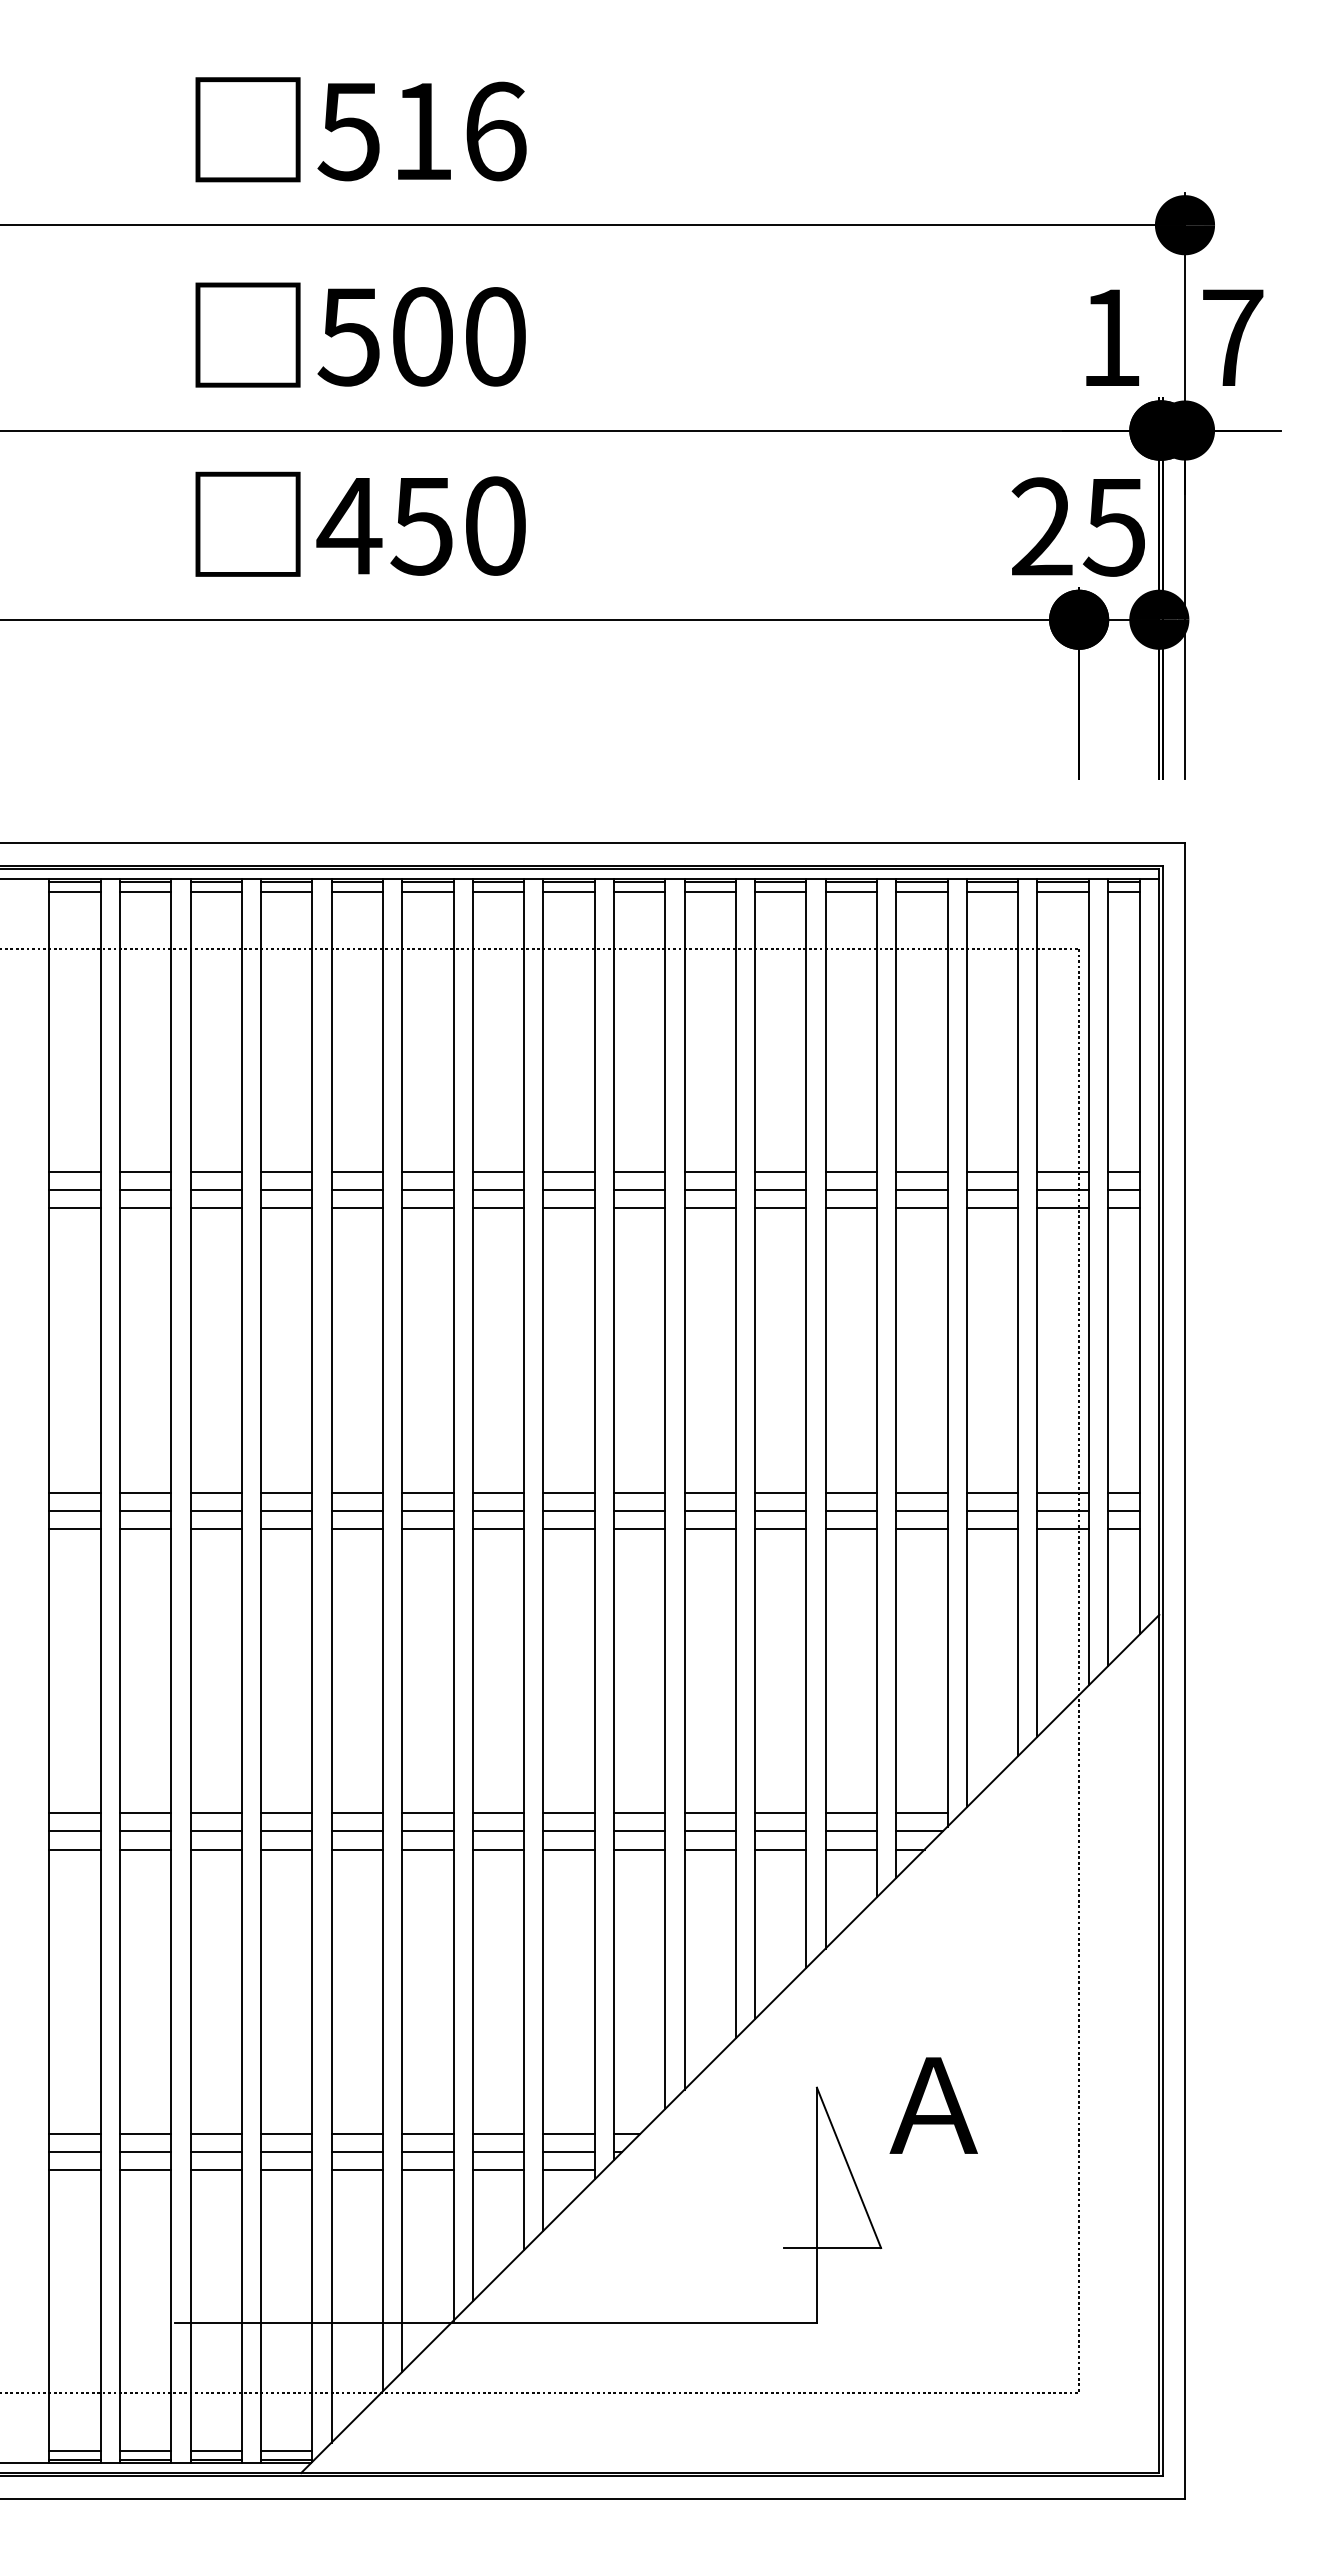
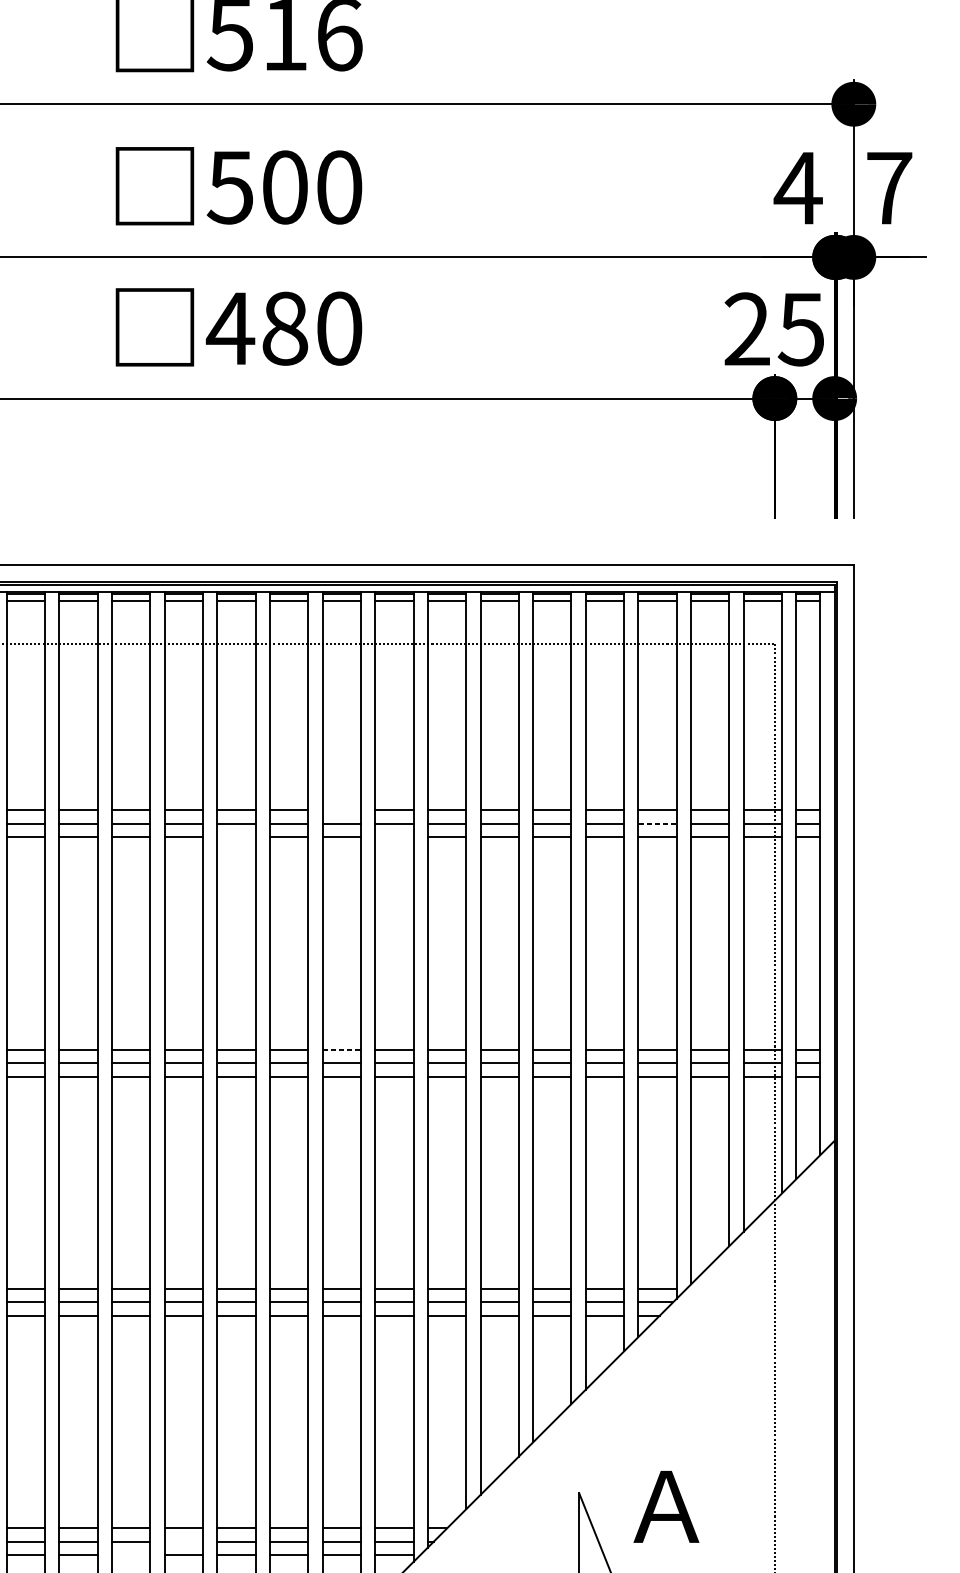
text: (1110, 337) -> (798, 188), 1 -> 4
text: (421, 525) -> (284, 328), 450 -> 480
line: (498, 1171) -> (341, 810), removed
line: (921, 1189) -> (657, 823), solid -> dashed
line: (357, 1208) -> (236, 837), removed
line: (568, 1208) -> (393, 837), removed
line: (498, 1492) -> (341, 1049), solid -> dashed
line: (286, 2152) -> (183, 1541), removed
line: (215, 2170) -> (130, 1555), removed

